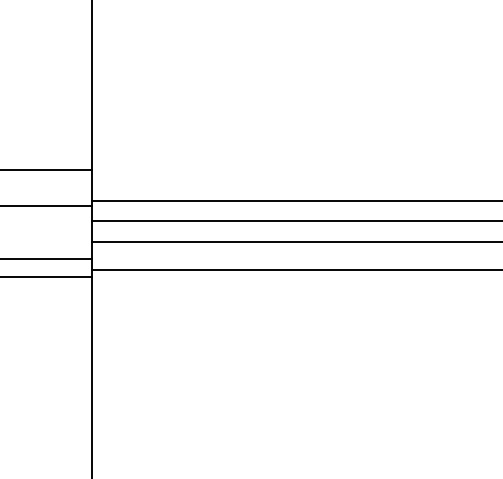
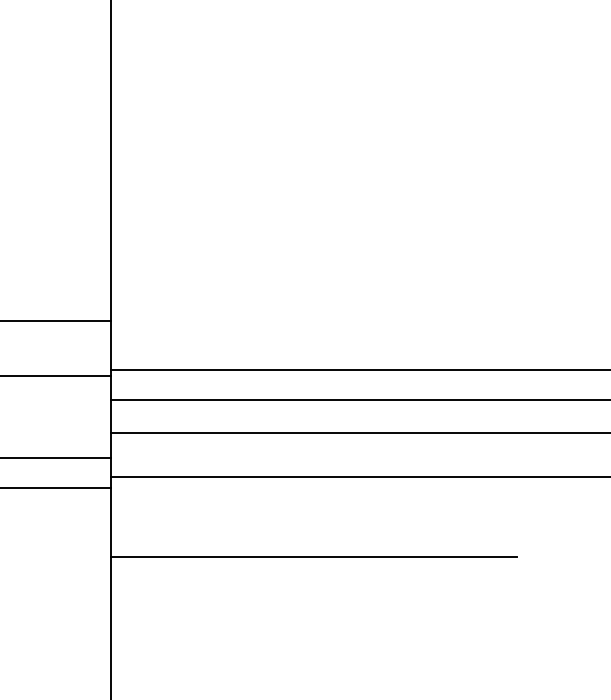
line: (222, 322) -> (313, 557), added

